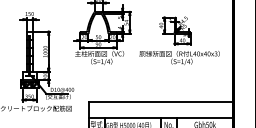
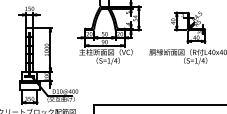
hatch: (29, 84) -> (29, 85), removed

